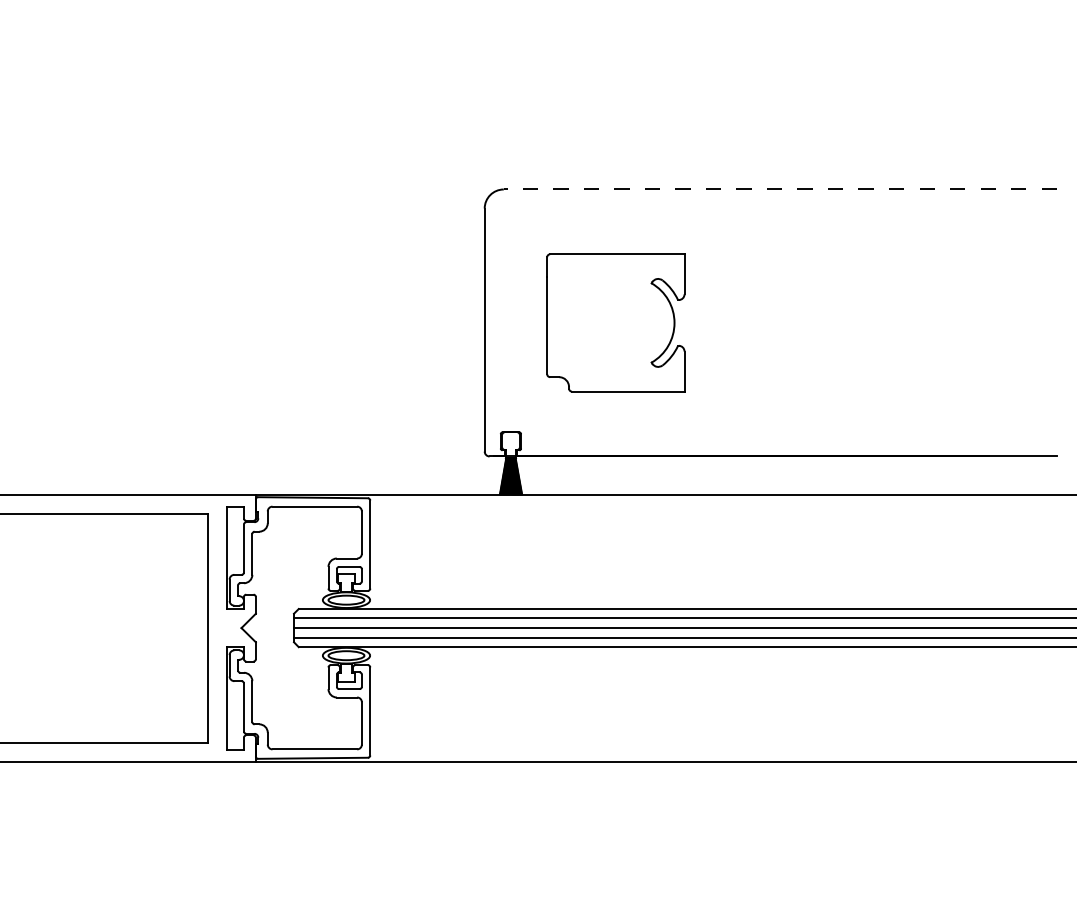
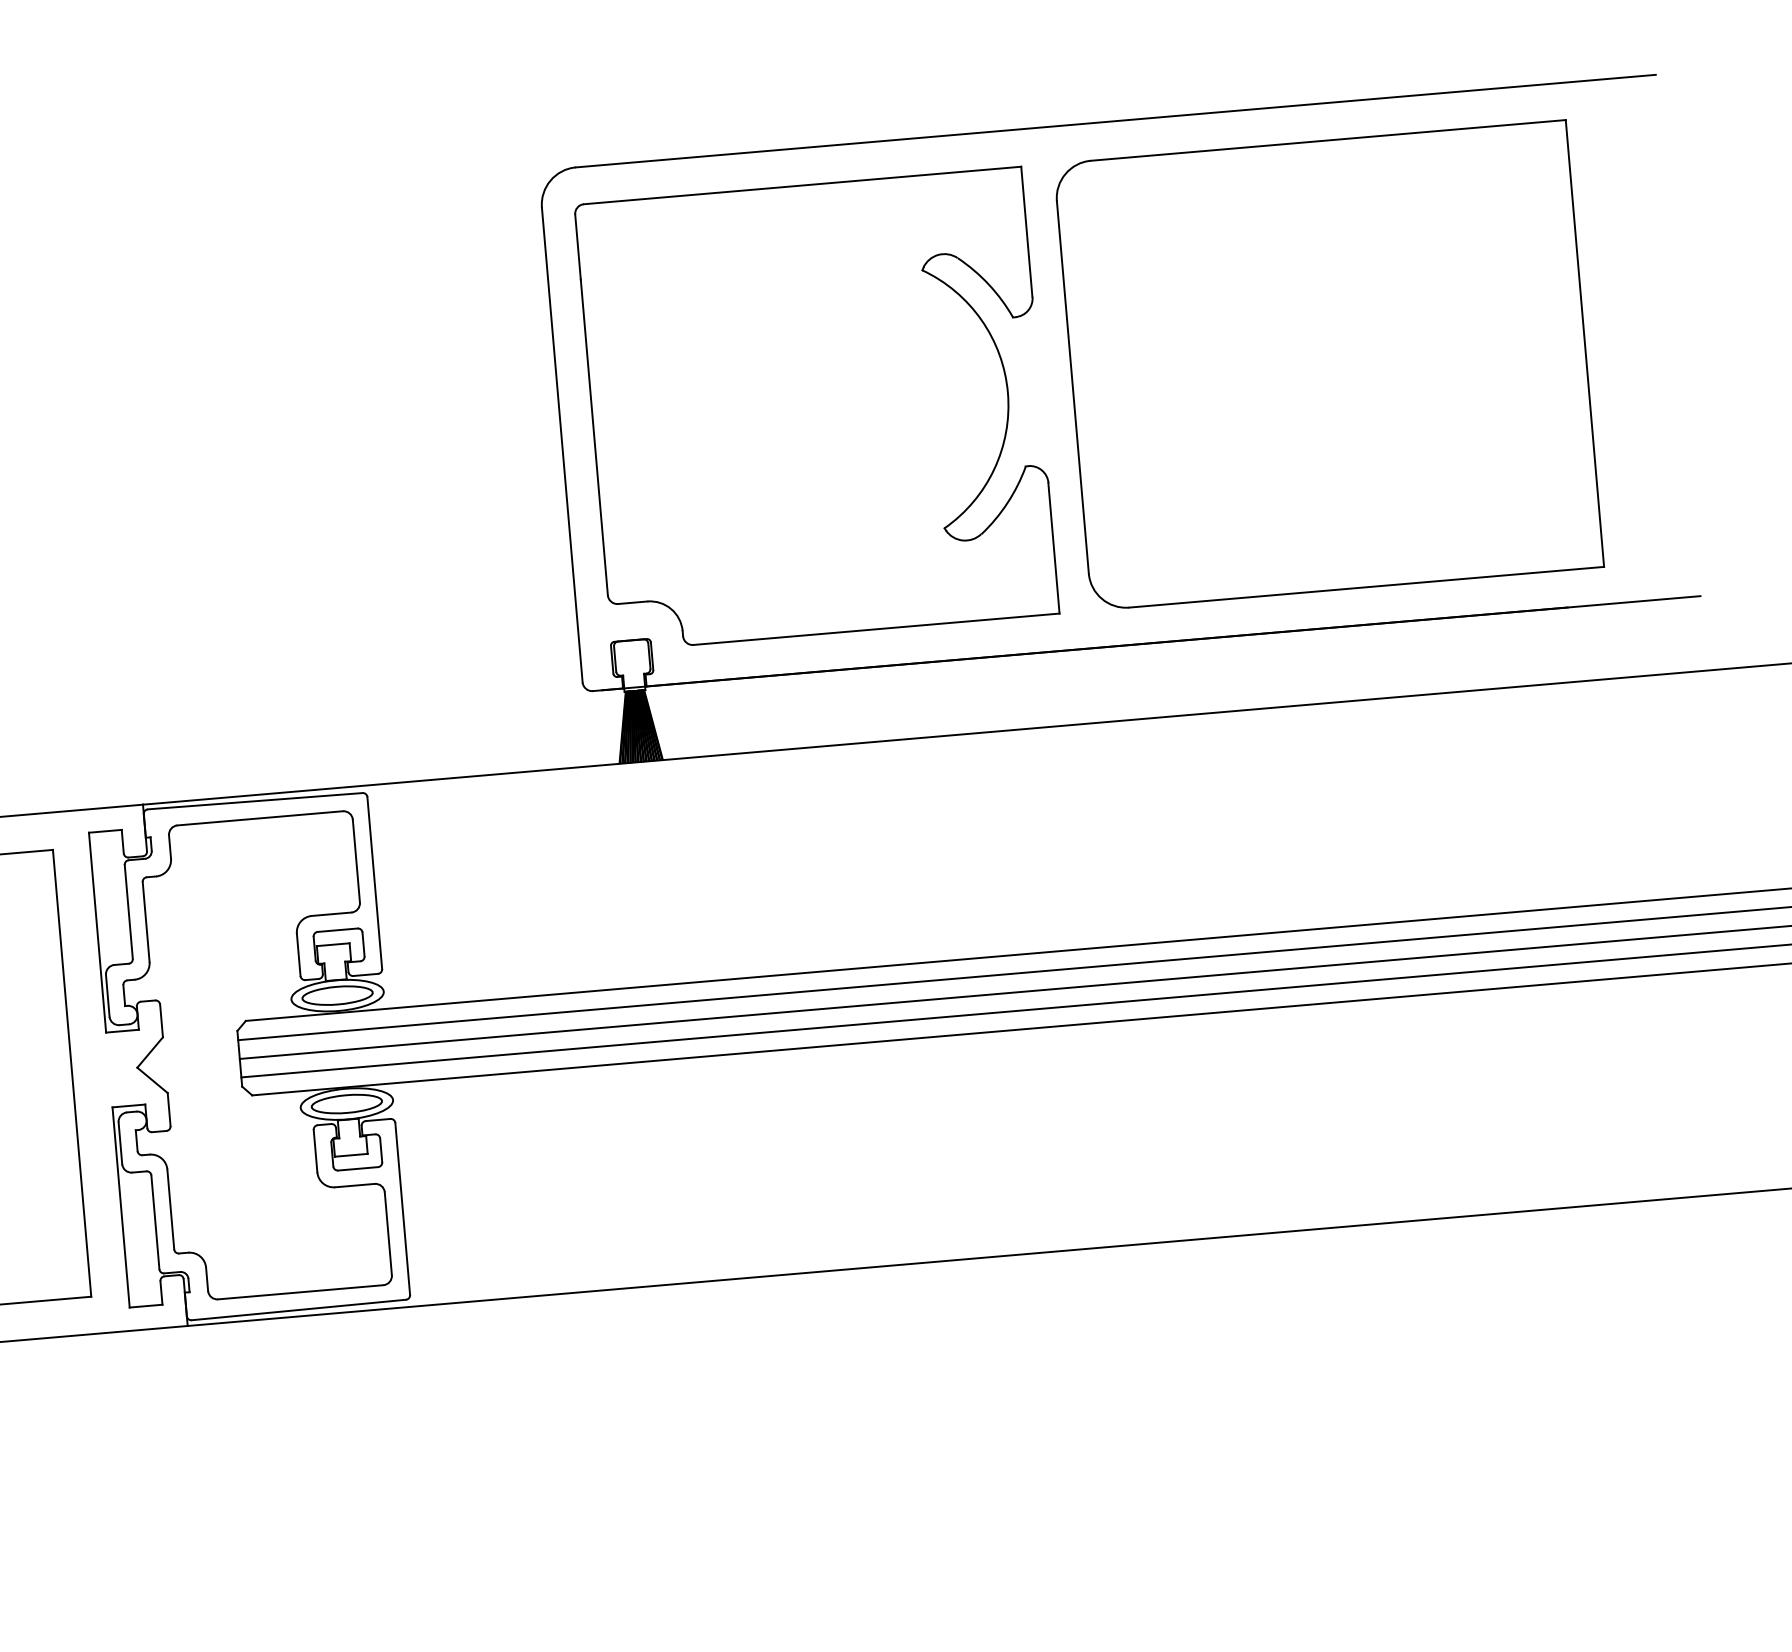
line: (780, 189) -> (1116, 121), dashed -> solid
part: (615, 322) -> (816, 408), size x1.67
part: (877, 322) -> (1327, 364), added

